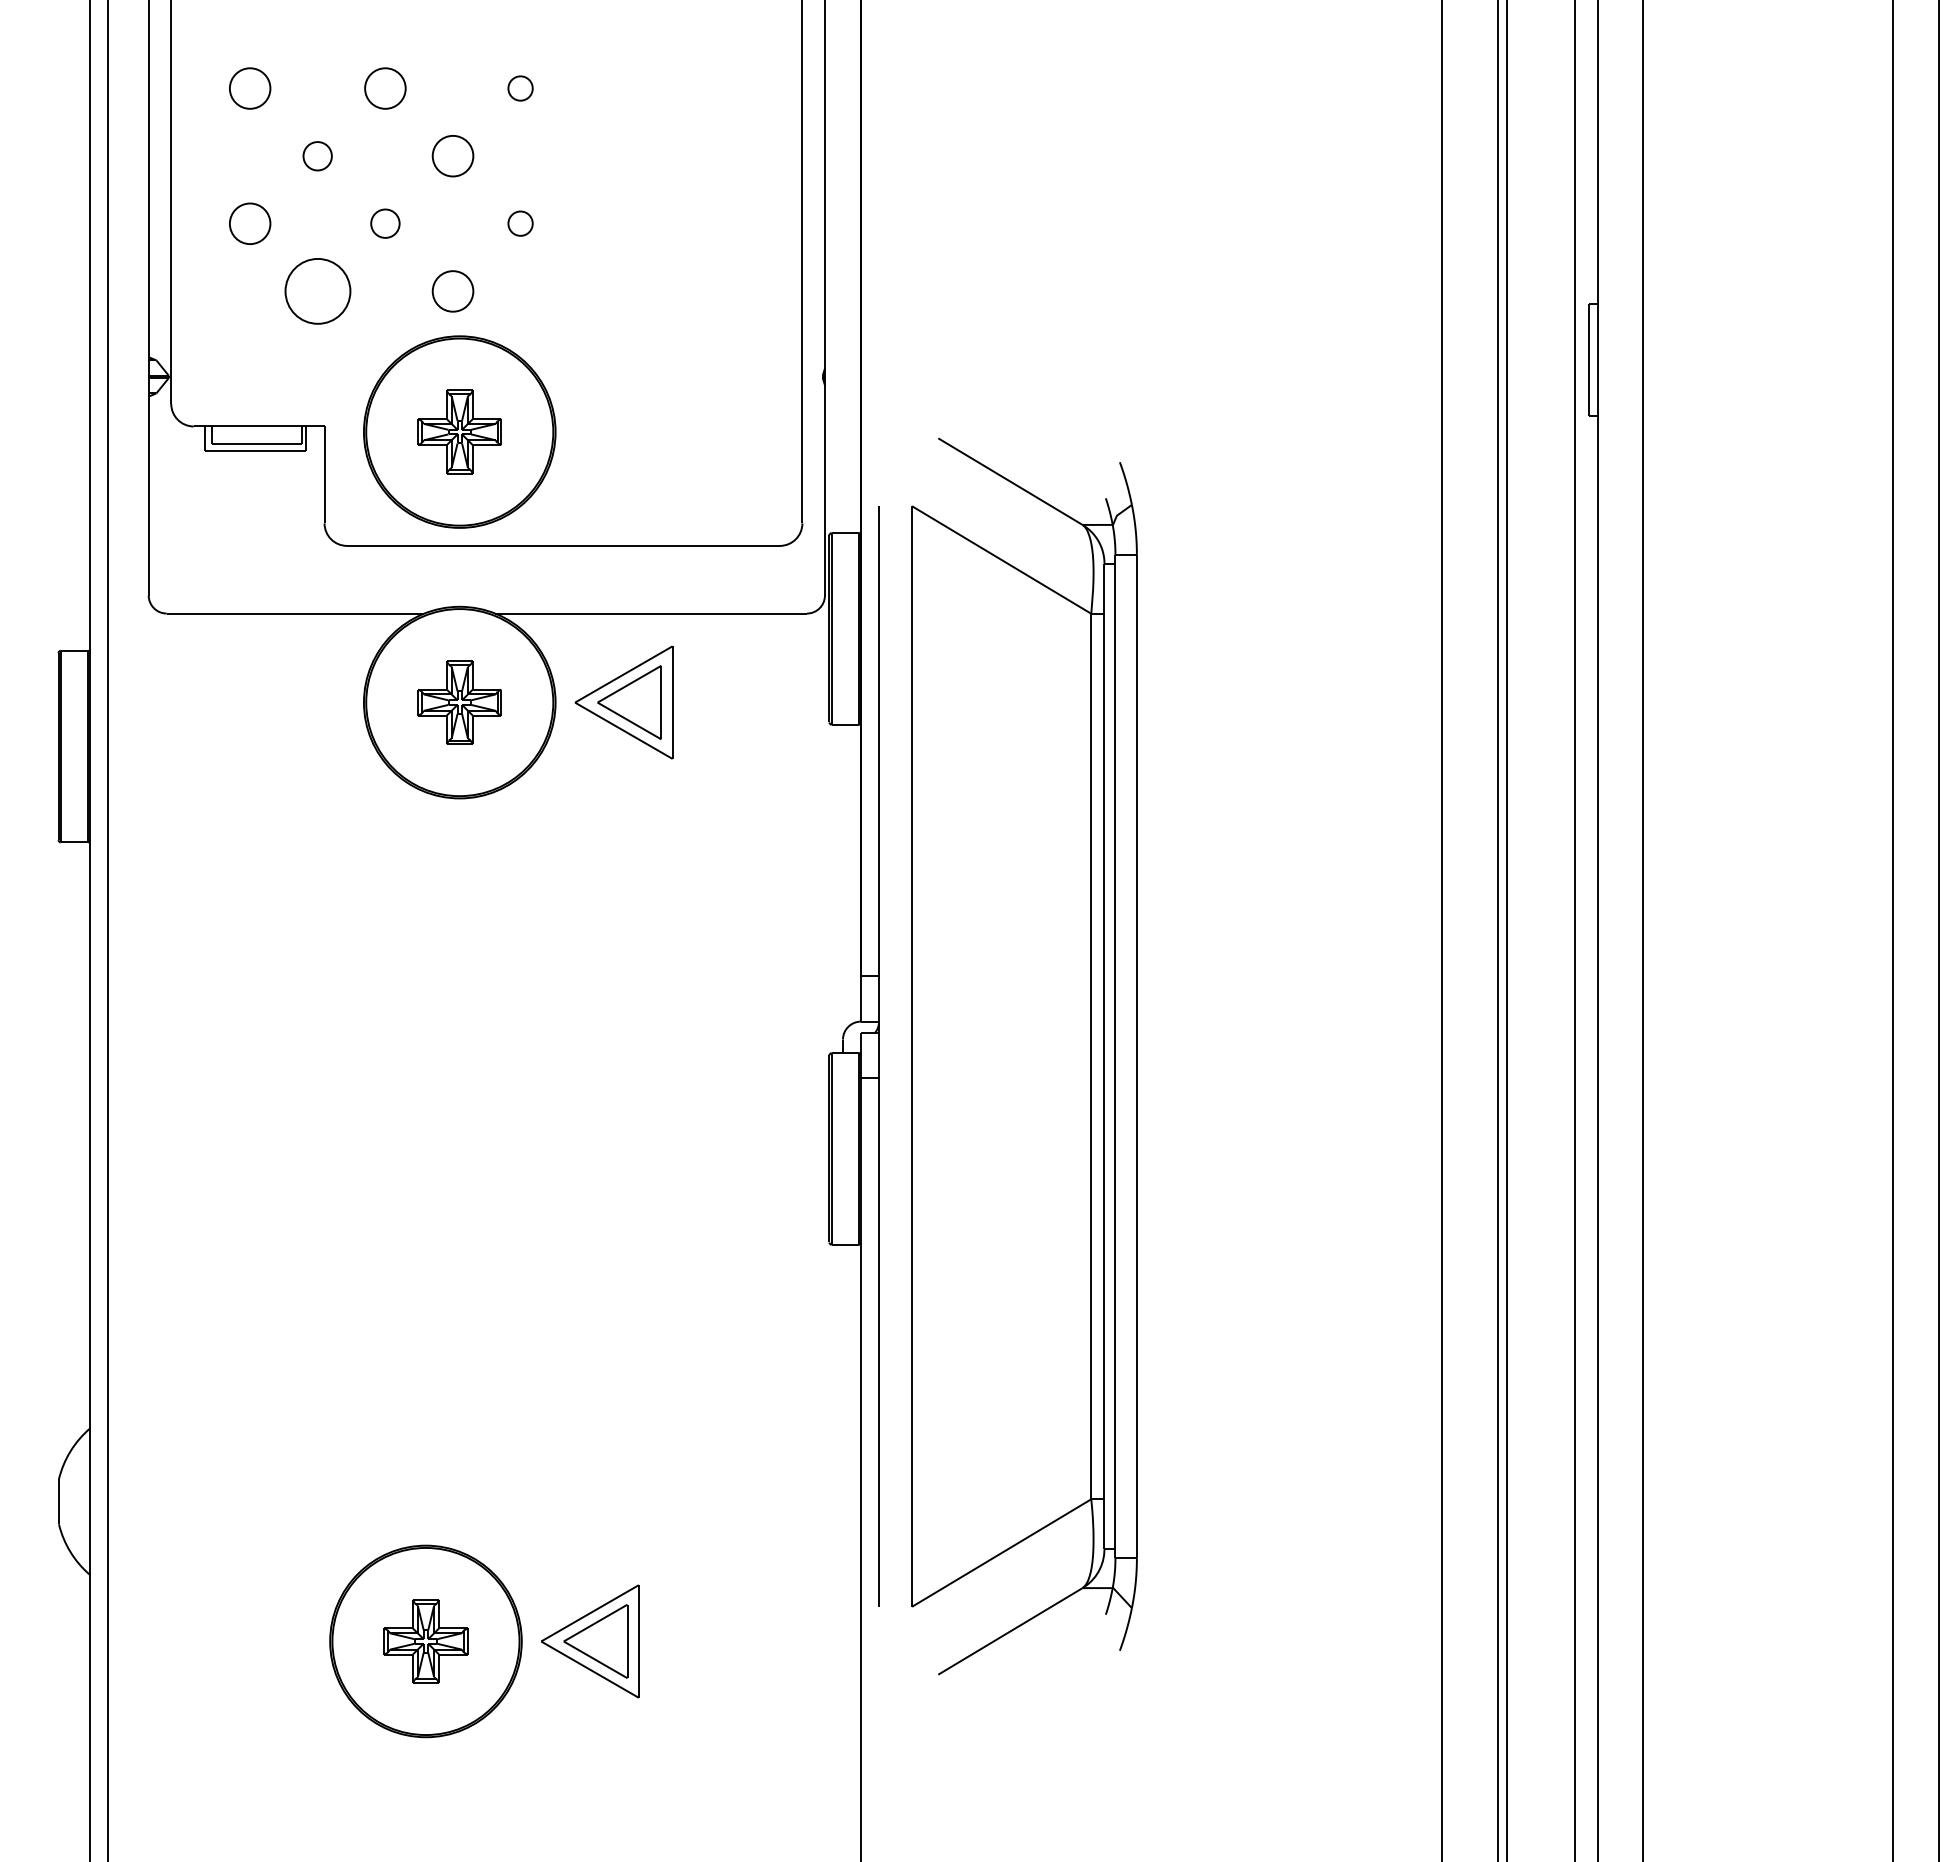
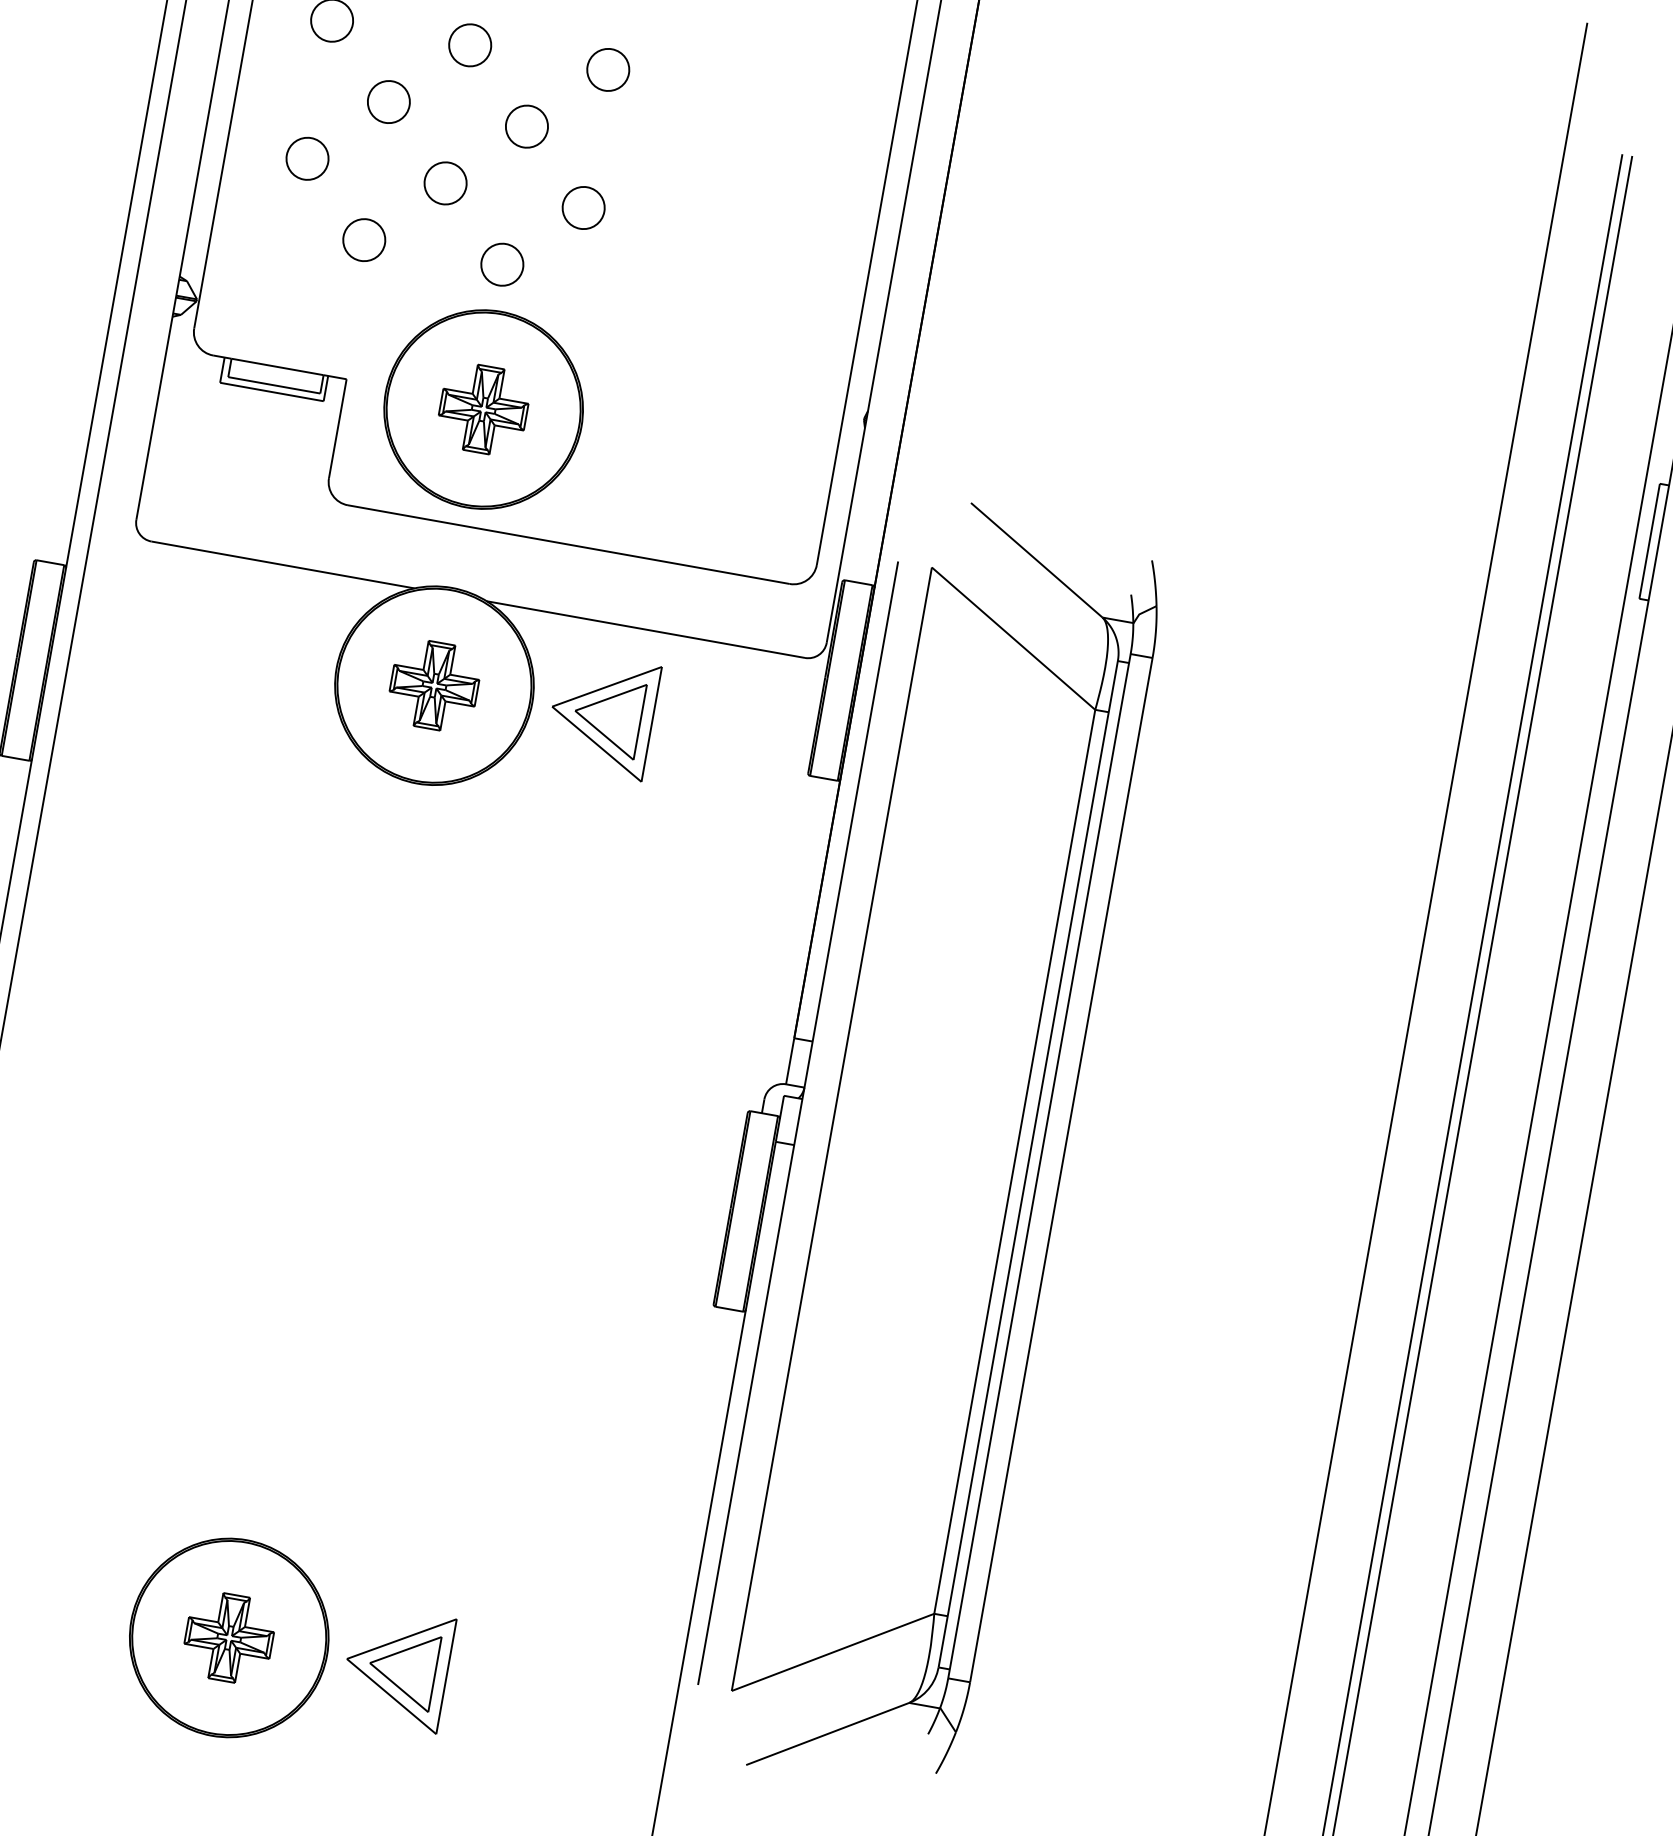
part: (520, 88) -> (608, 69), size x1.67
part: (317, 156) -> (388, 102), size x1.43
part: (385, 223) -> (445, 183), size x1.43
part: (520, 223) -> (583, 207), size x1.67
part: (317, 291) -> (363, 240), size x0.62

